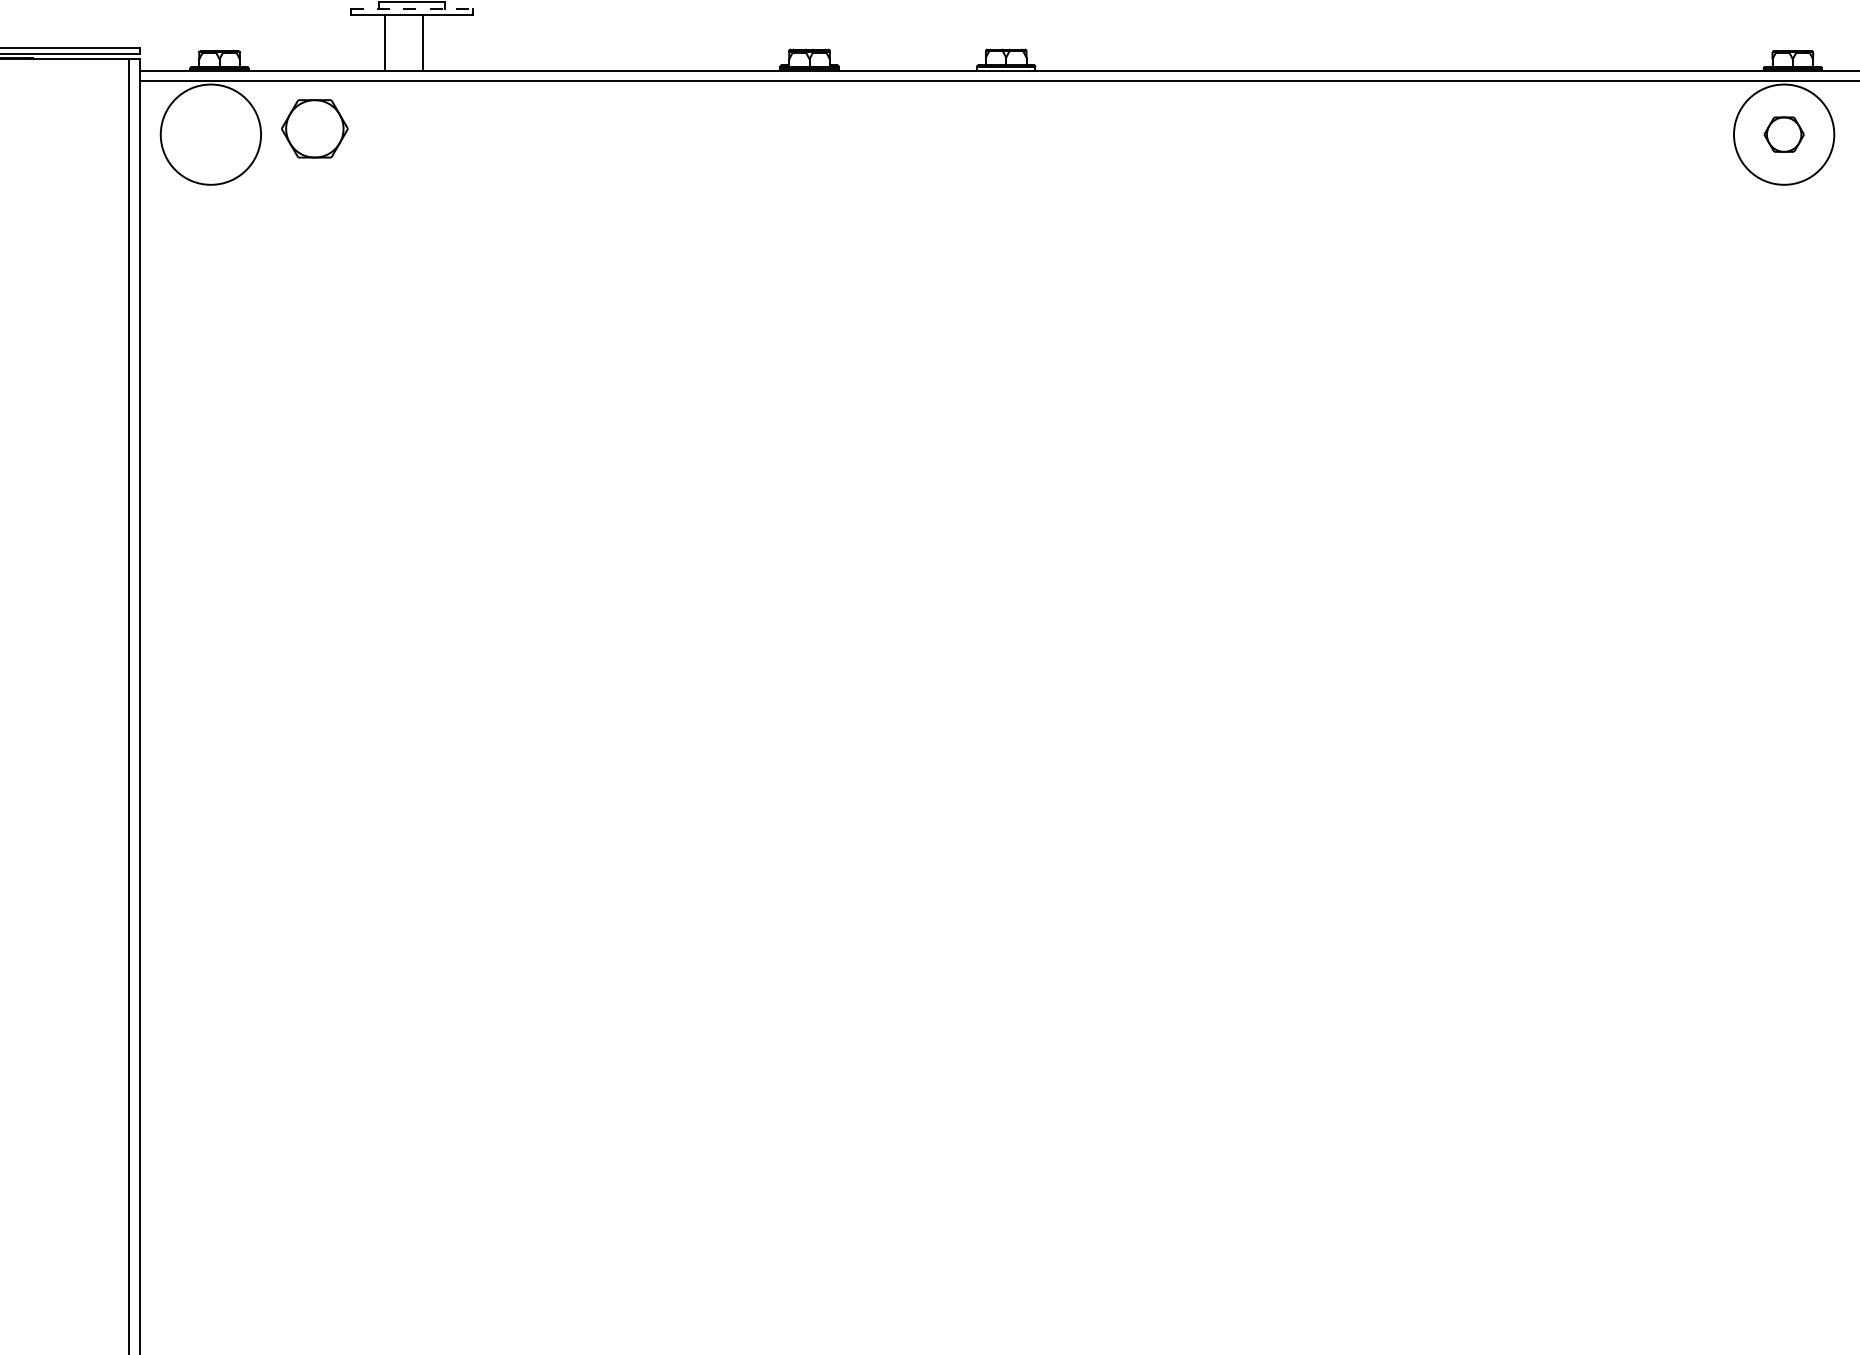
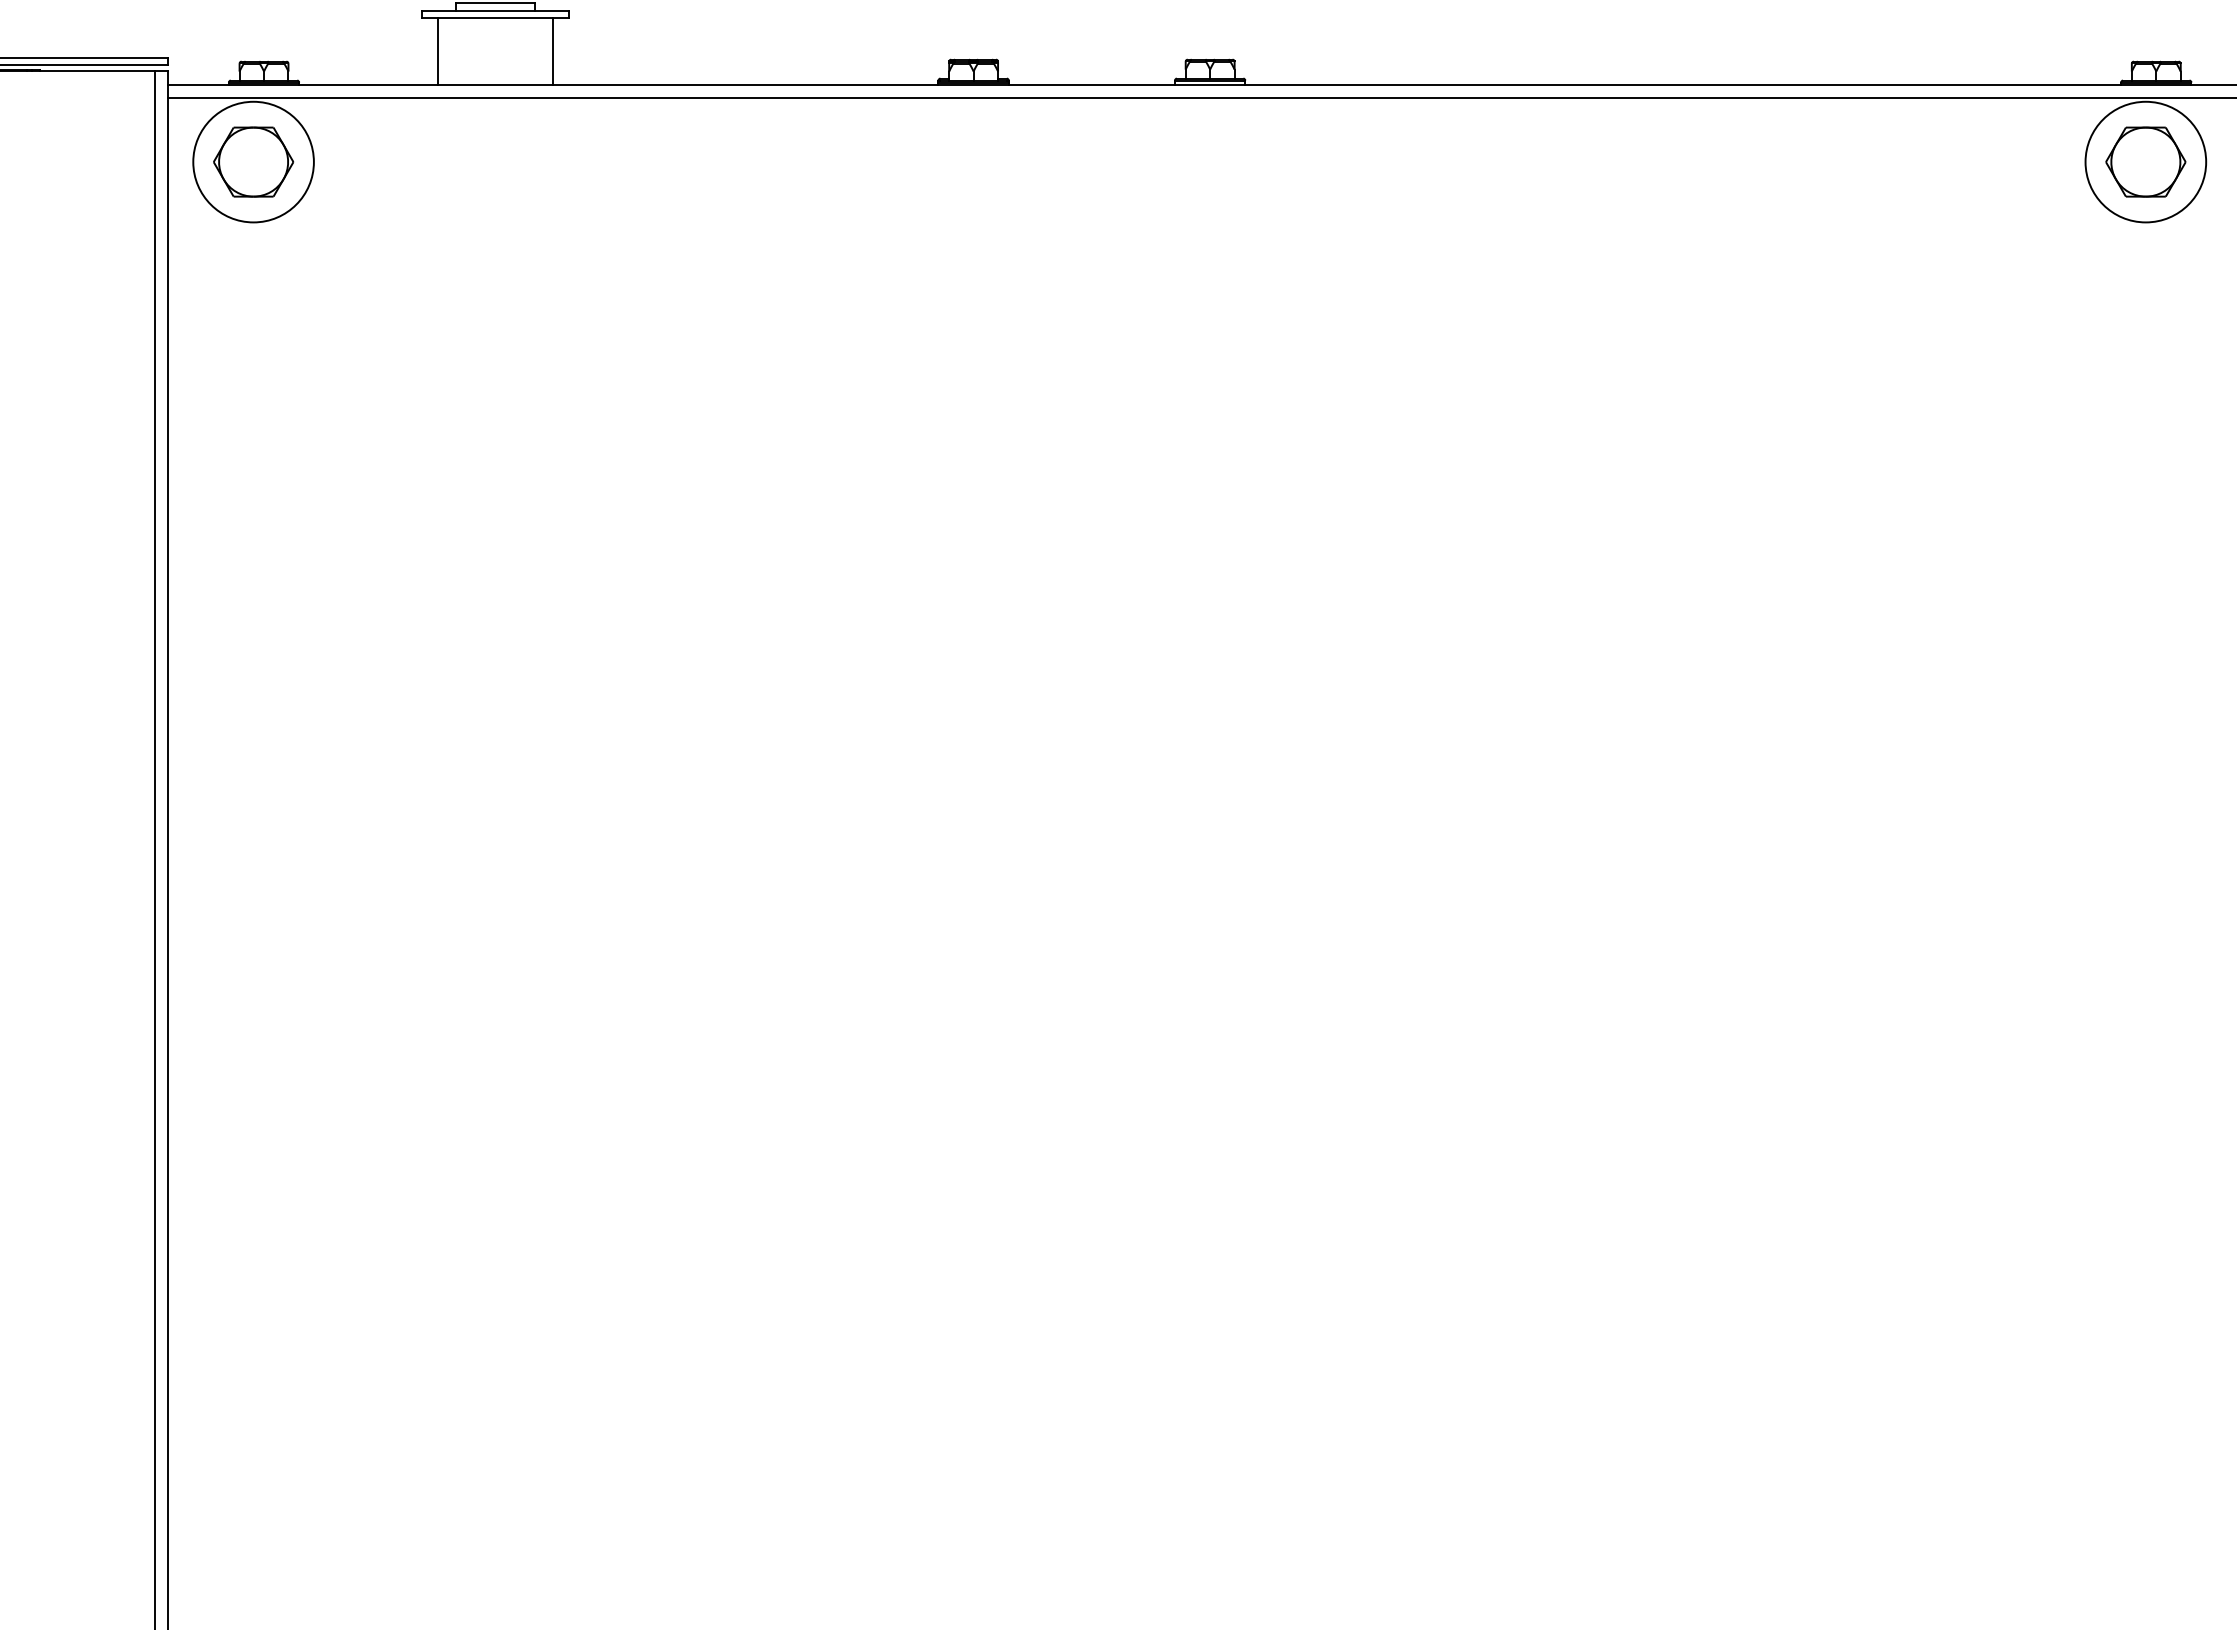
line: (412, 8) -> (495, 10), dashed -> solid
line: (384, 42) -> (553, 51), moved
line: (422, 42) -> (437, 51), moved
part: (314, 128) -> (253, 161), moved
part: (1783, 134) -> (2145, 161), size x1.67

